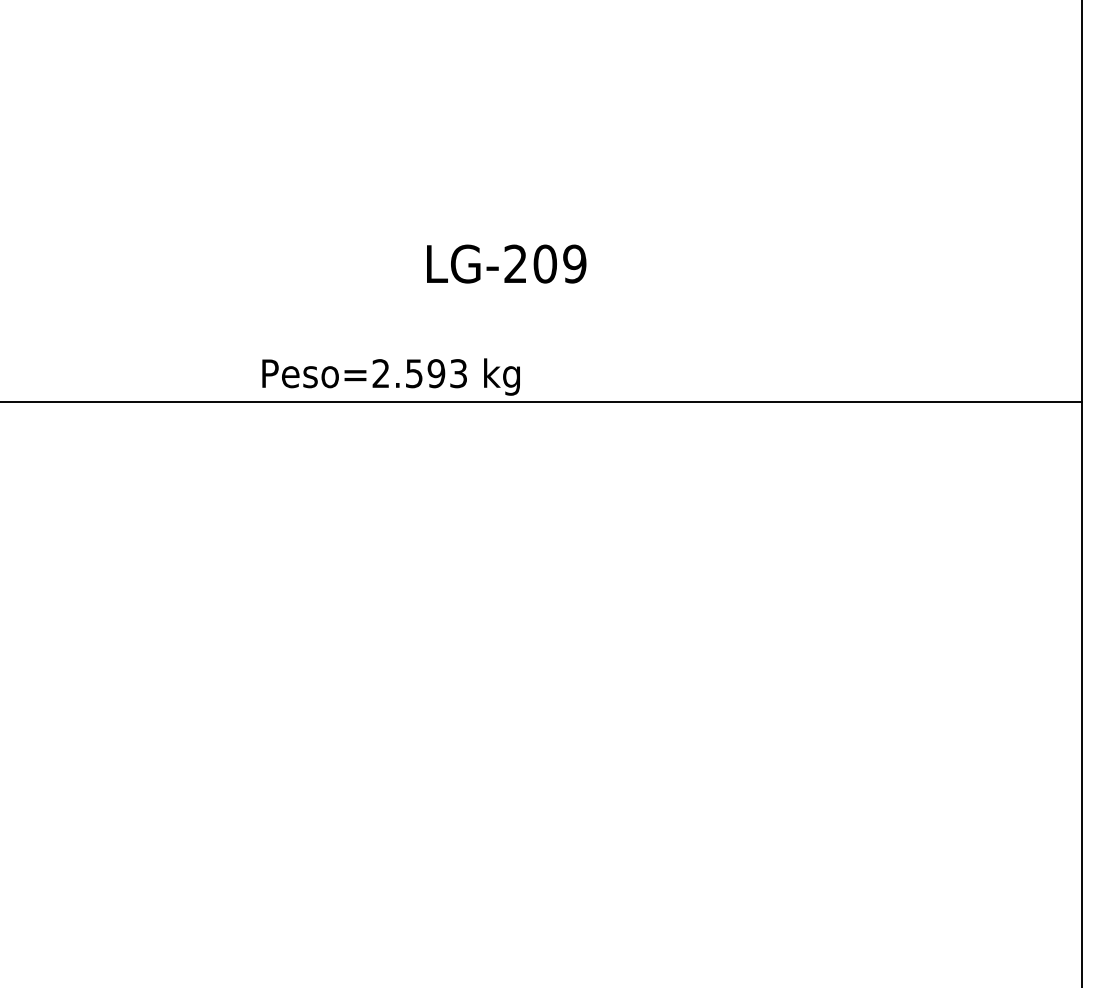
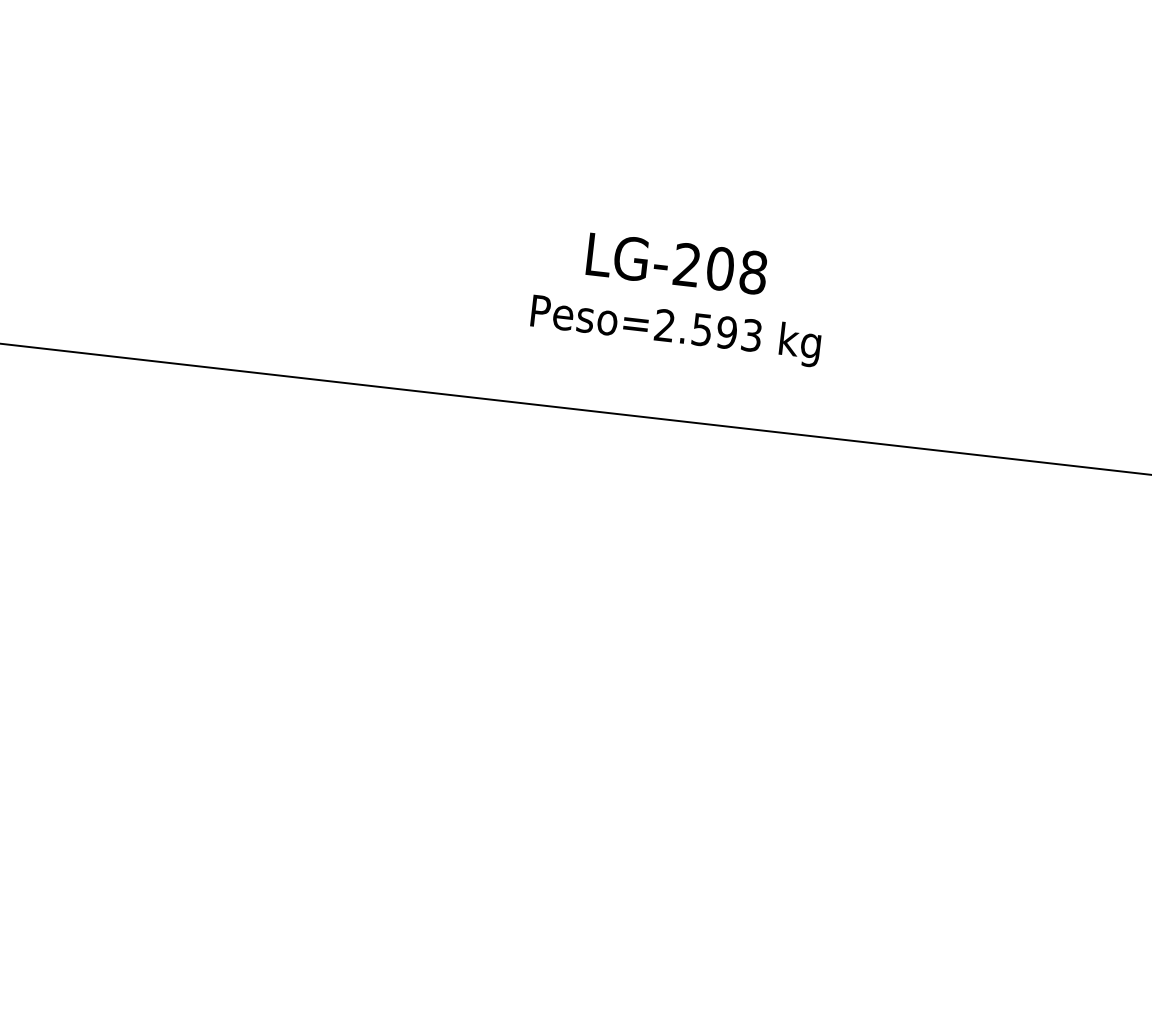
text: (574, 263) -> (753, 271), LG-209 -> LG-208
text: (390, 376) -> (675, 330), moved

